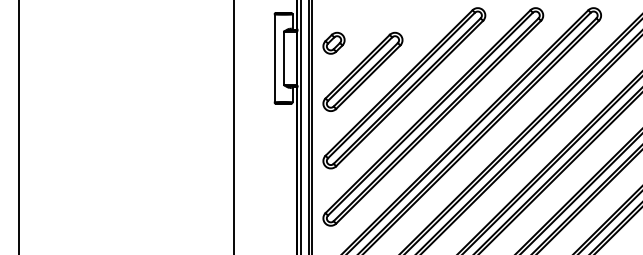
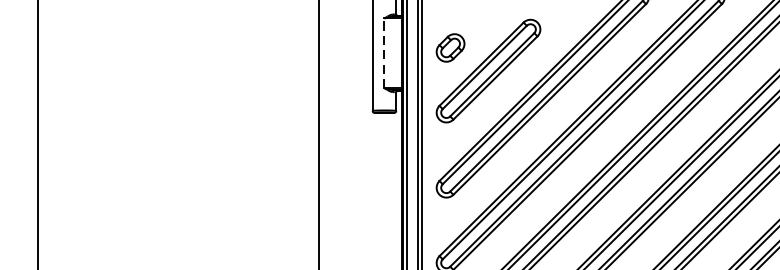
part: (333, 42) -> (449, 46), moved
line: (283, 58) -> (384, 53), solid -> dashed

